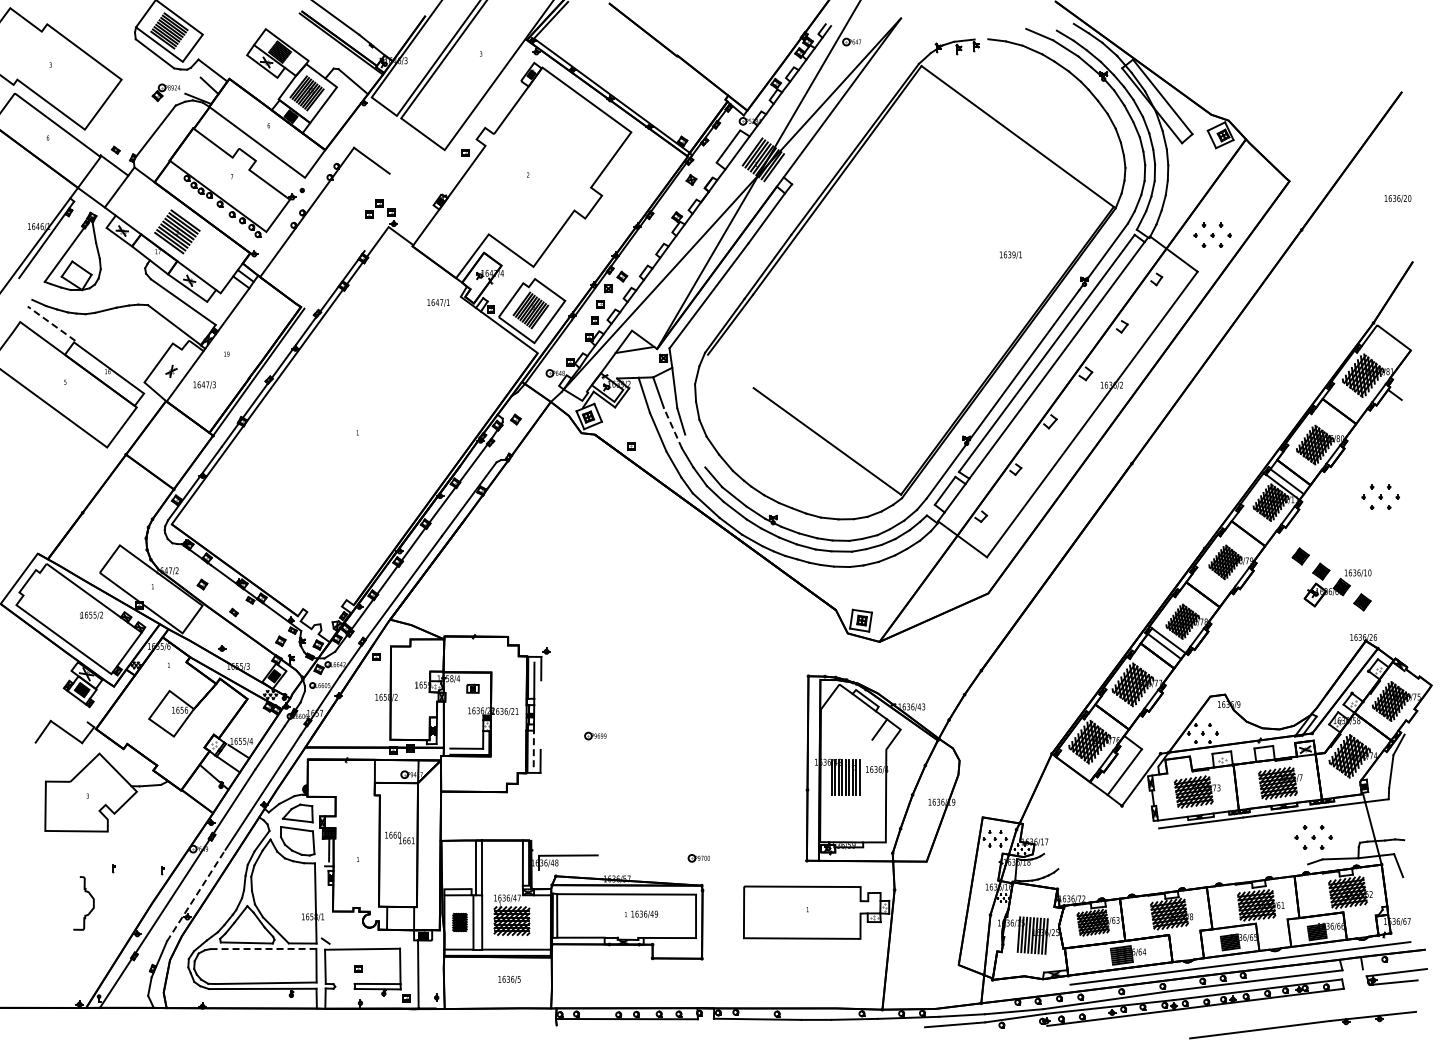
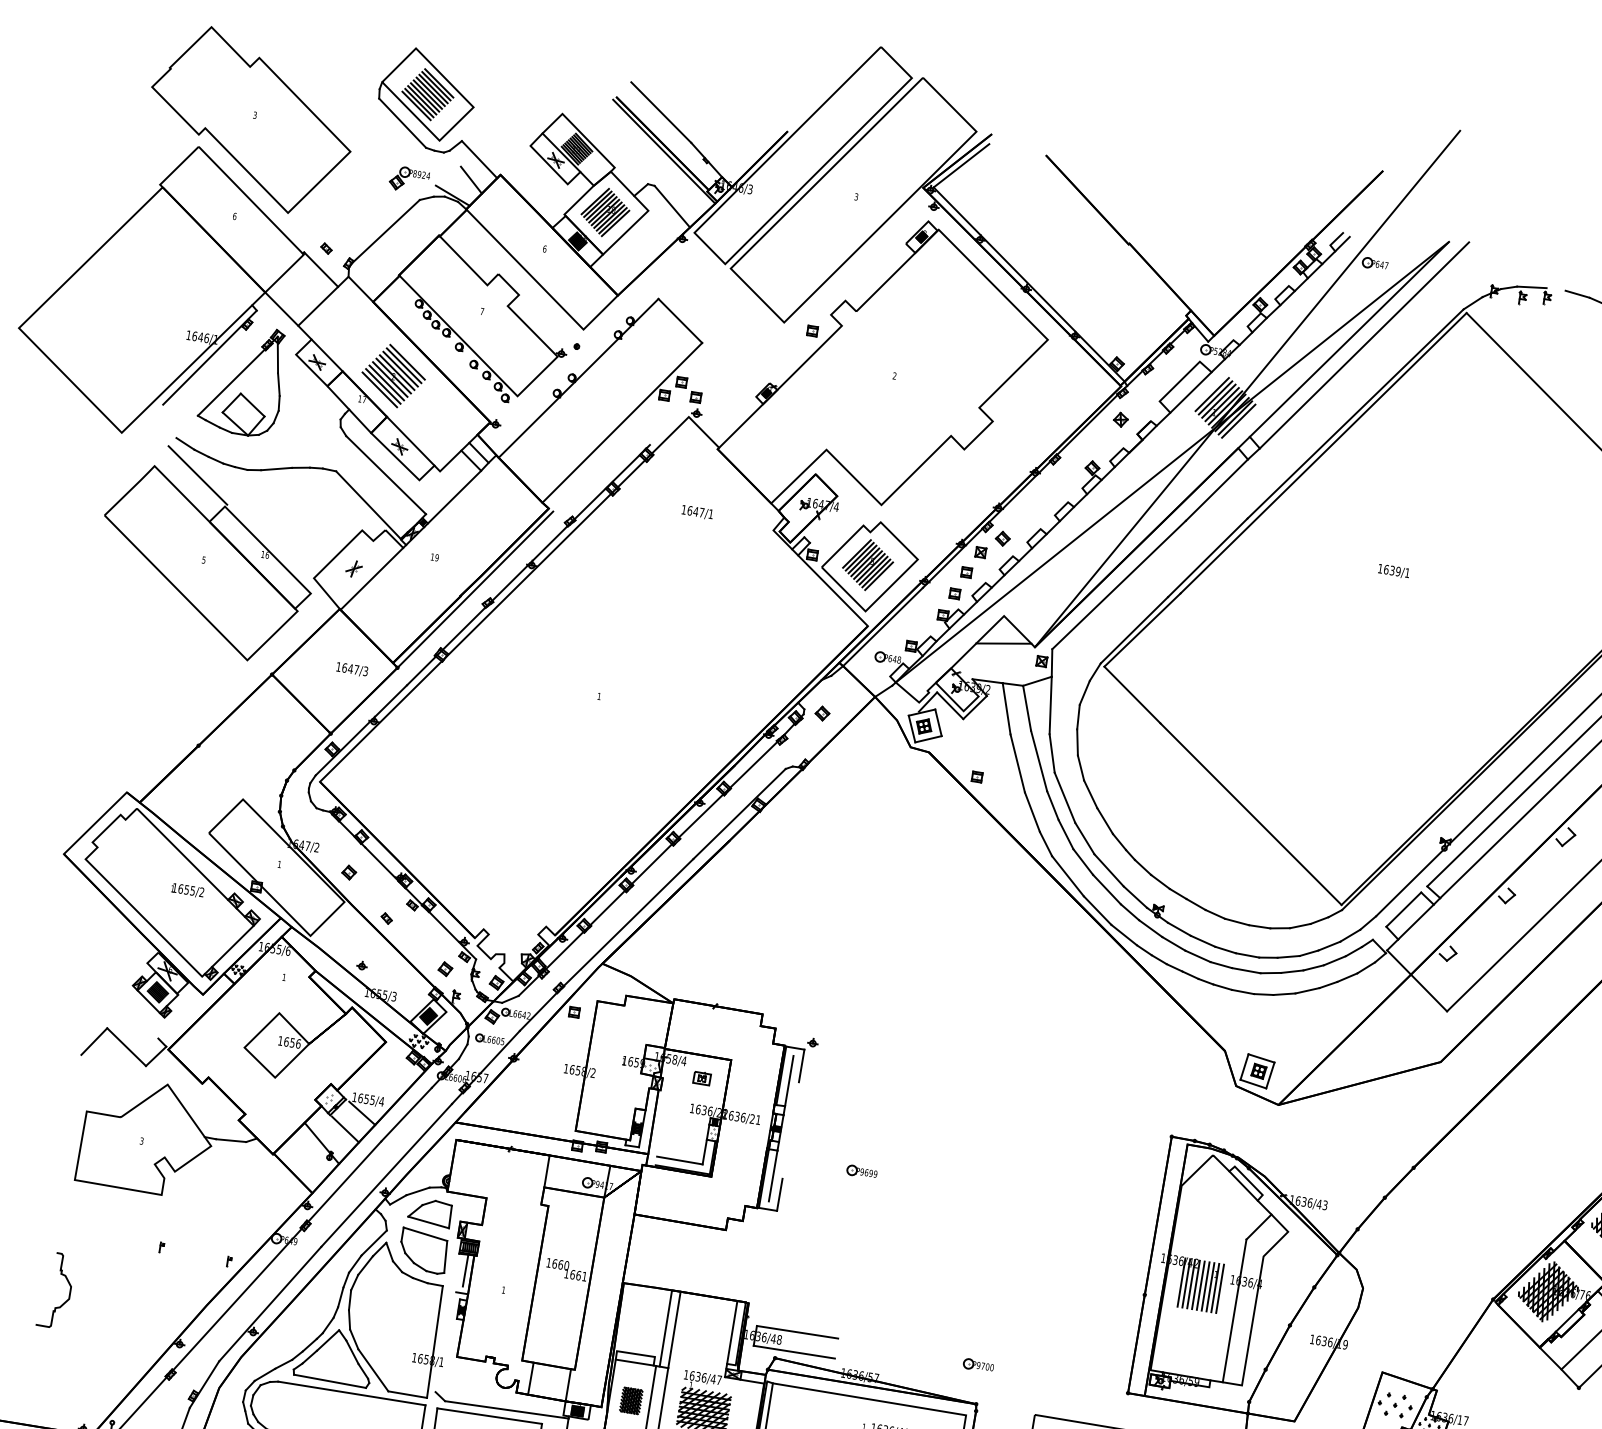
line: (853, 100) -> (1364, 345), added
line: (342, 238) -> (621, 422), added
text: (1010, 254) -> (1393, 570), moved
text: (438, 302) -> (697, 511), moved
line: (51, 323) -> (197, 475), dashed -> solid
line: (730, 371) -> (1131, 695), added
text: (204, 384) -> (352, 668), moved
line: (672, 427) -> (1038, 759), dashed -> solid
line: (695, 450) -> (1065, 797), added
line: (533, 748) -> (772, 1175), dashed -> solid
line: (872, 790) -> (1235, 1310), added
line: (568, 869) -> (794, 1351), added
line: (196, 895) -> (270, 1303), dashed -> solid
curve: (92, 899) -> (69, 1286), moved
line: (373, 942) -> (506, 1409), added
line: (263, 948) -> (352, 1392), dashed -> solid

